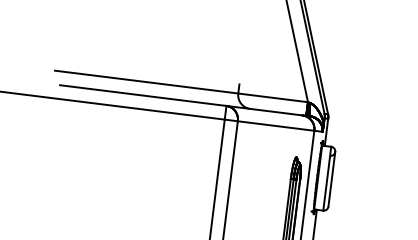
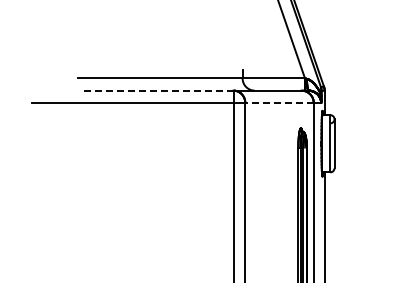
line: (143, 95) -> (159, 90), solid -> dashed
line: (276, 125) -> (279, 102), solid -> dashed

